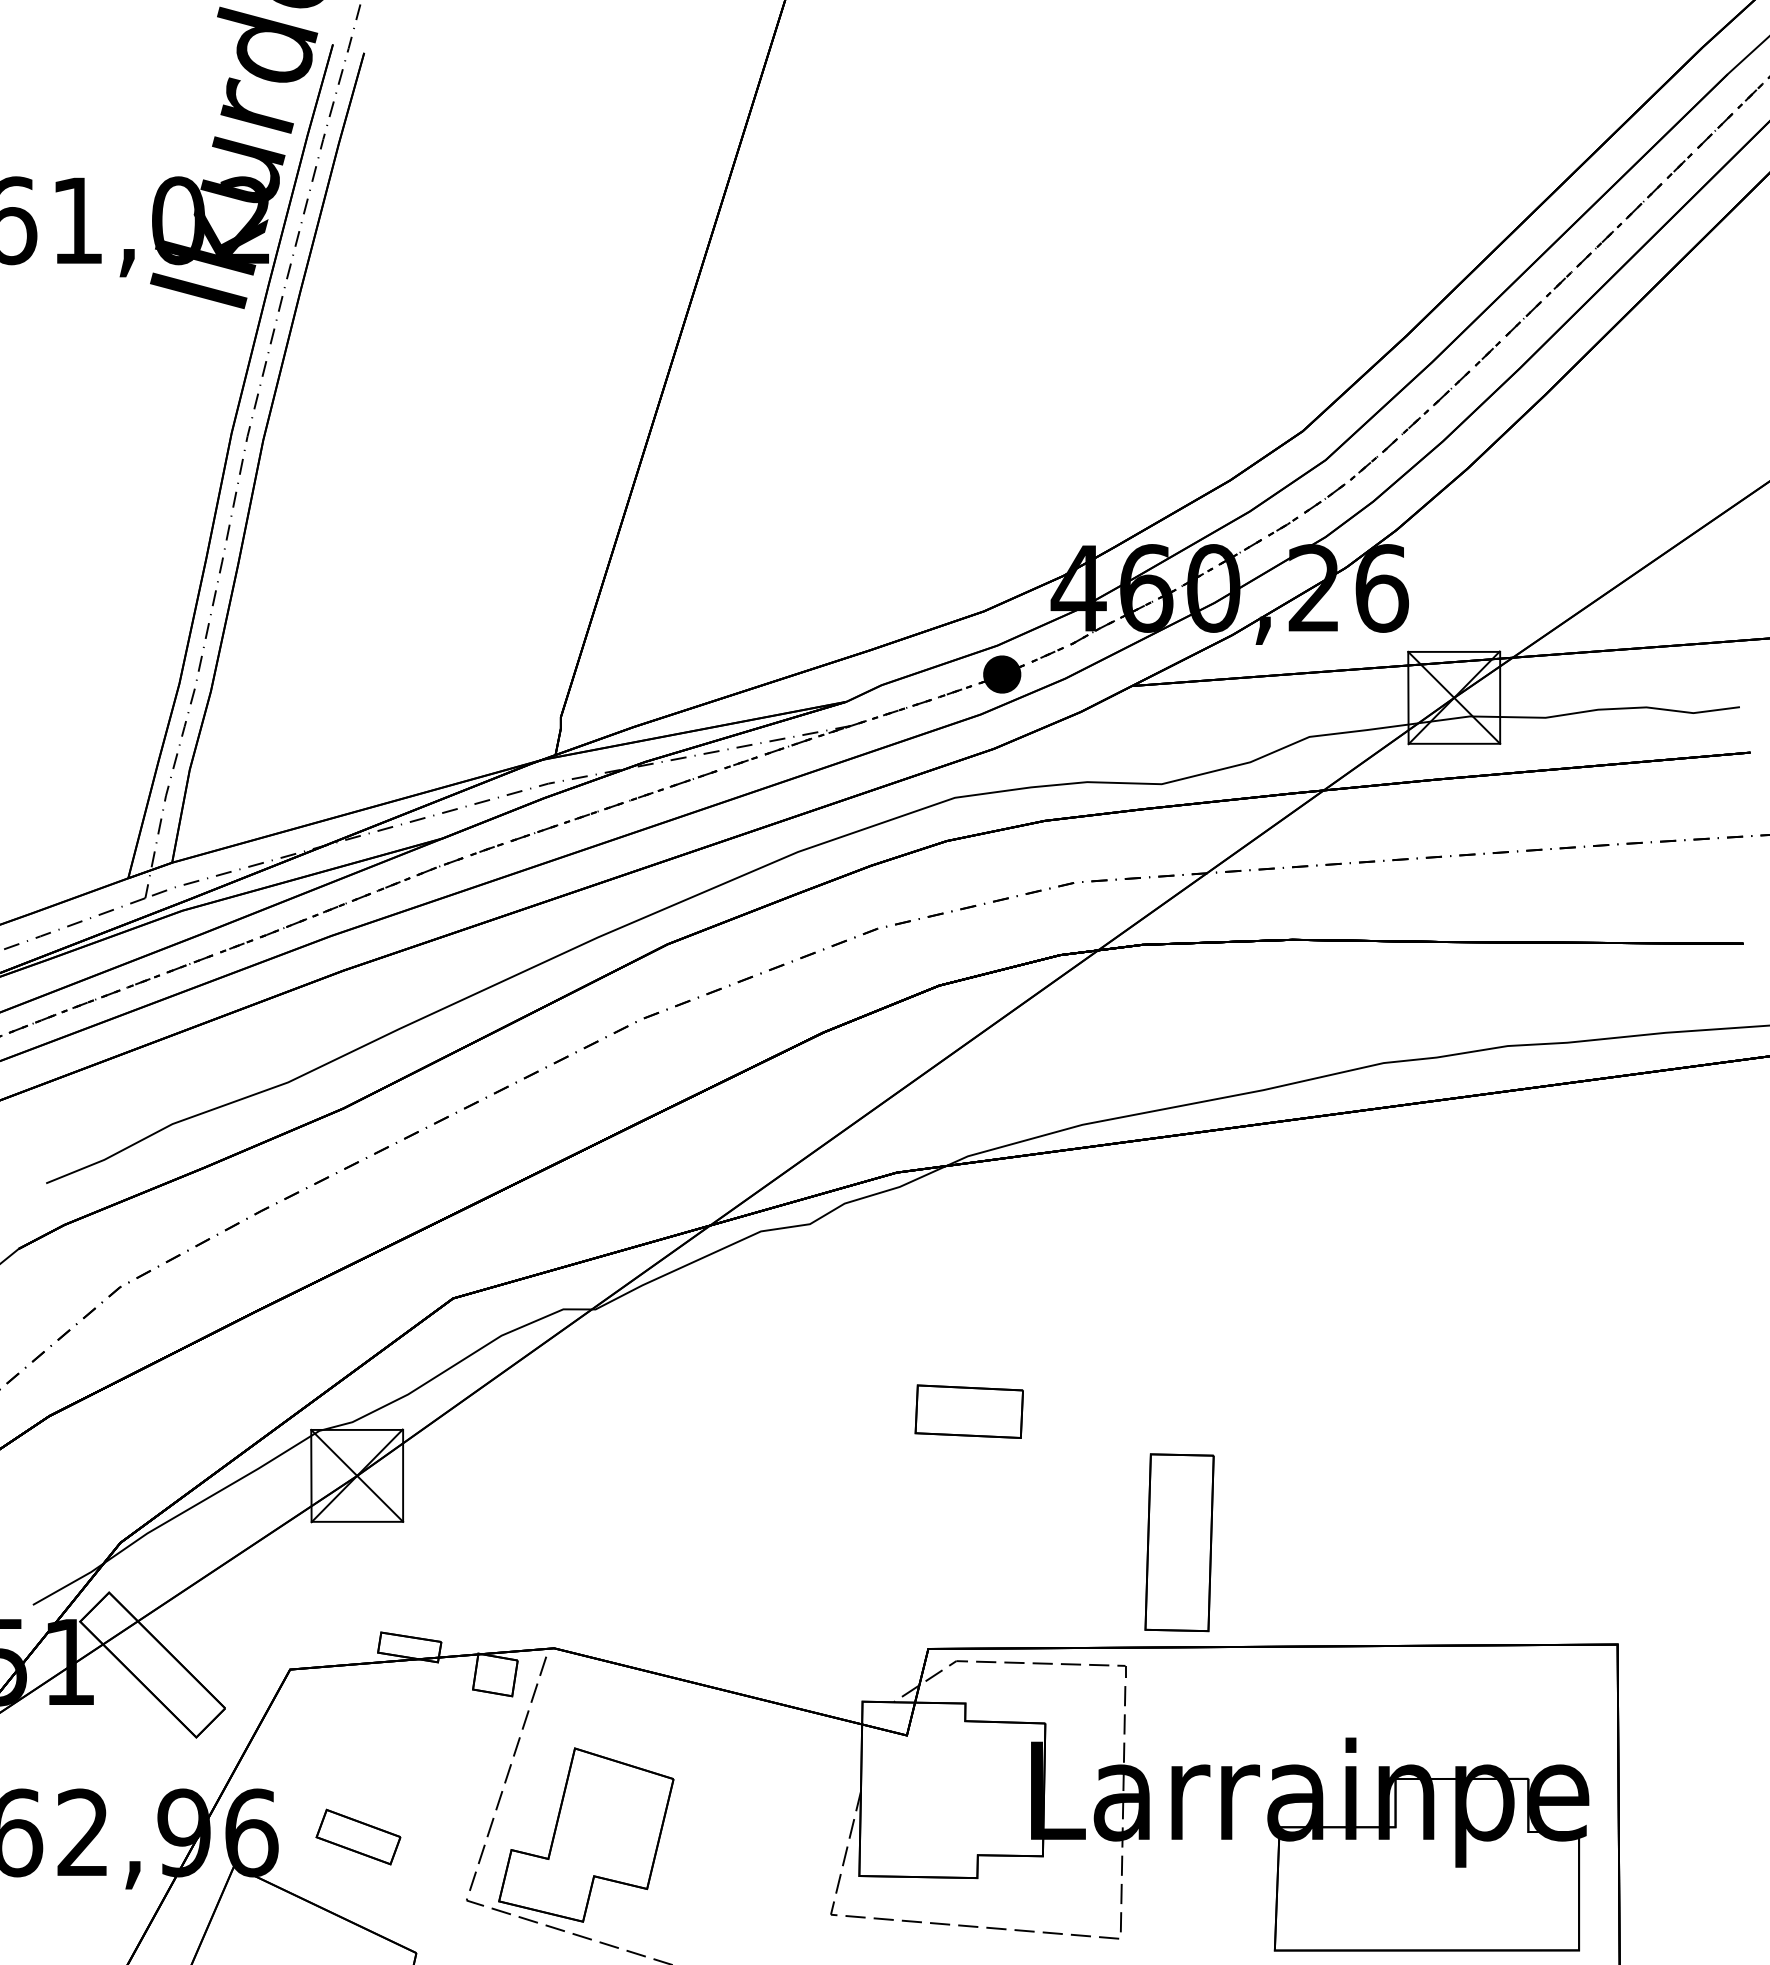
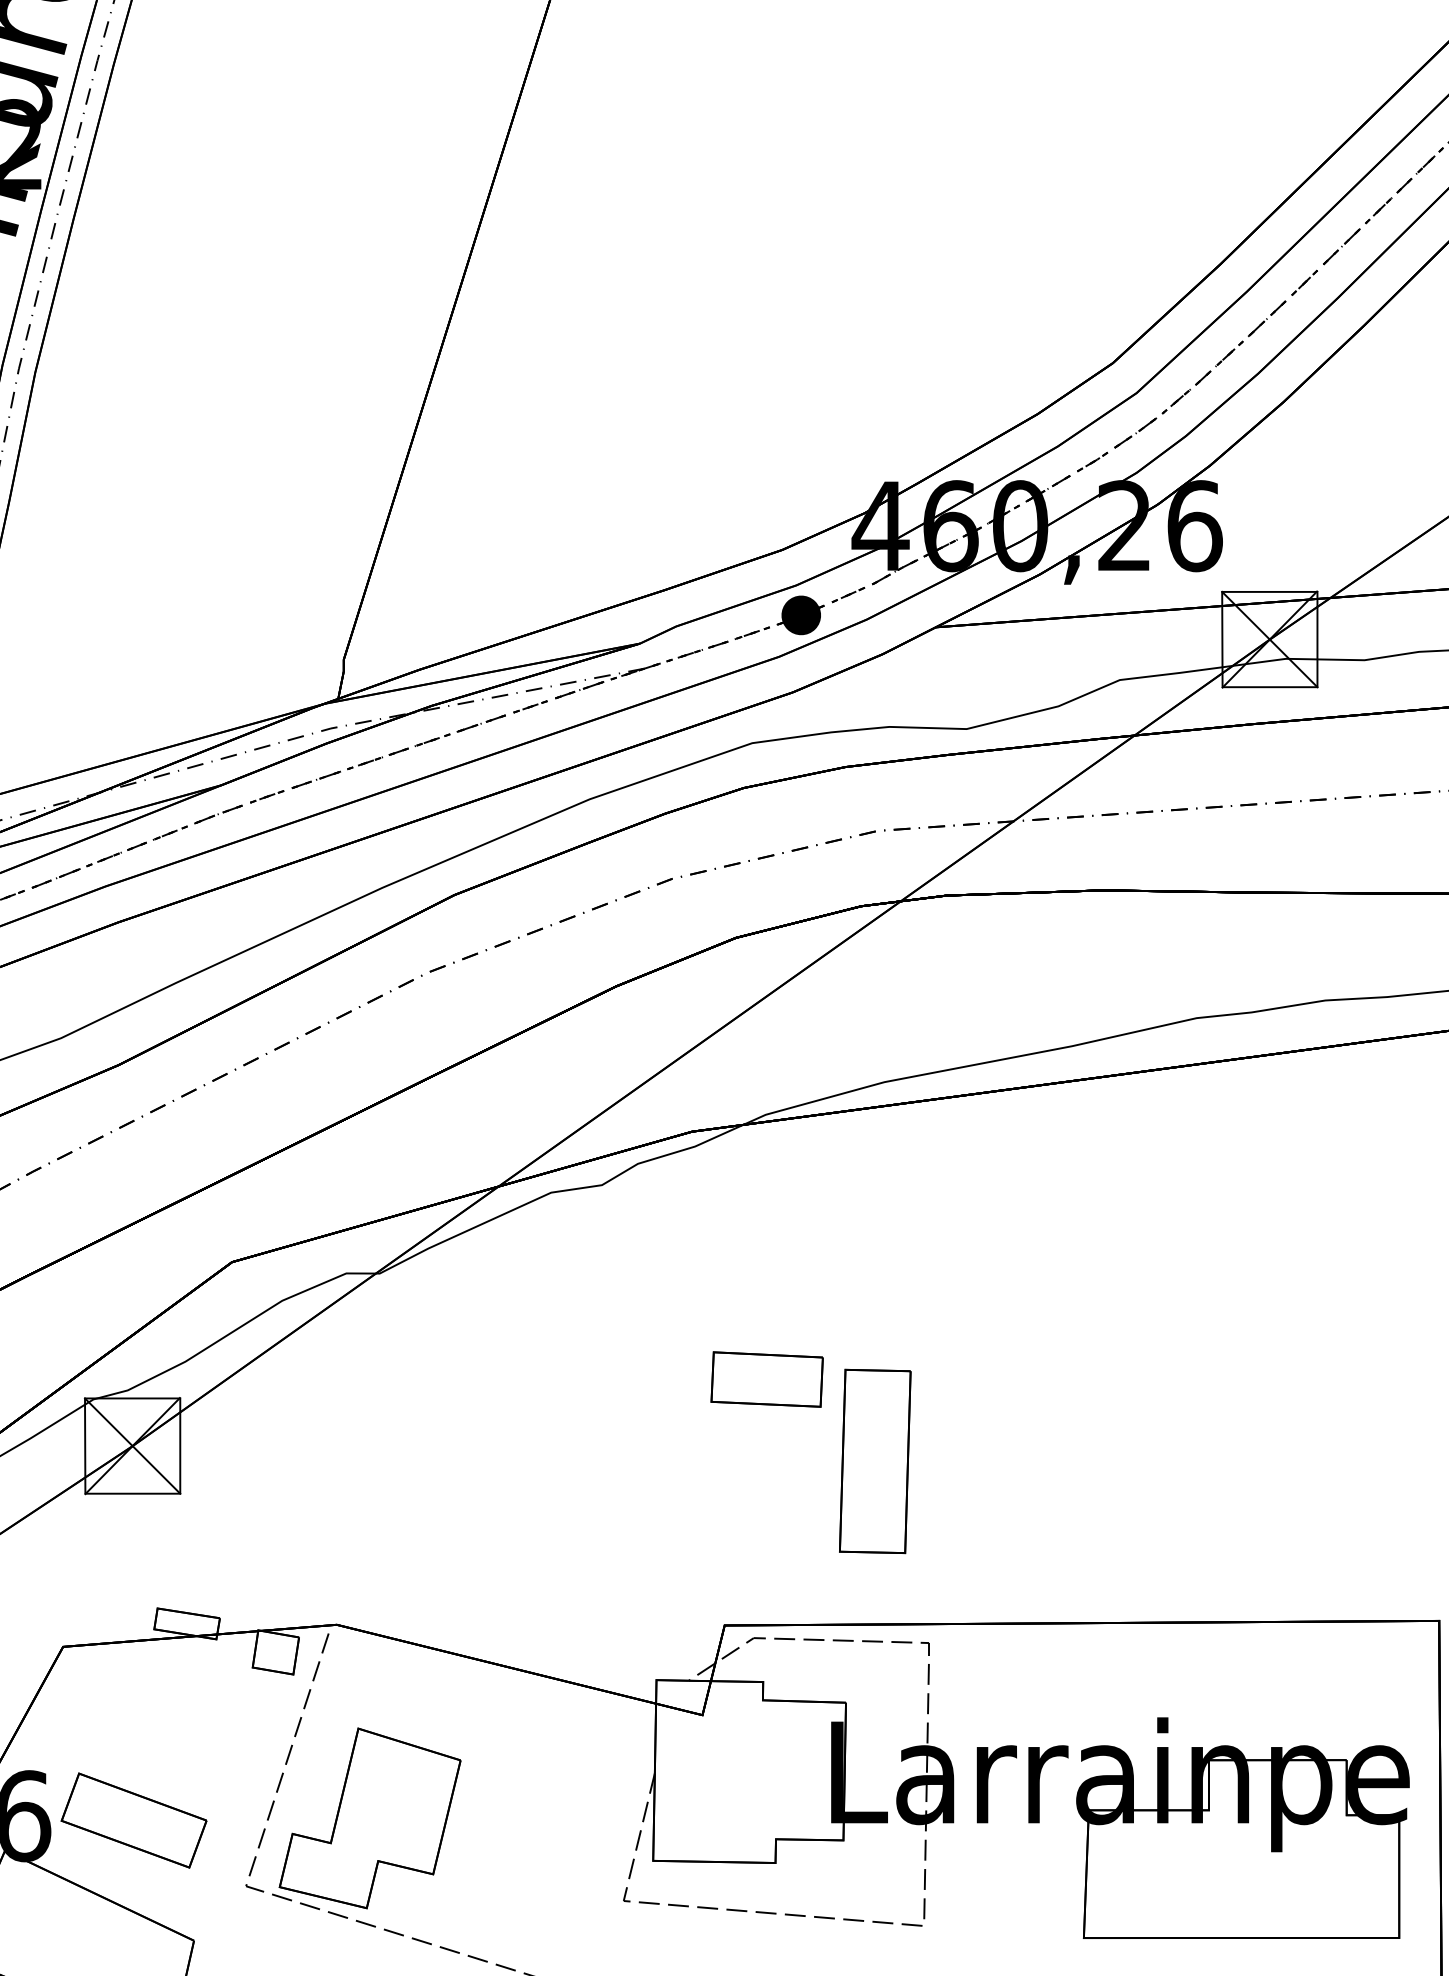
part: (1179, 1542) -> (875, 1461), moved
part: (358, 1836) -> (134, 1819), size x1.67

